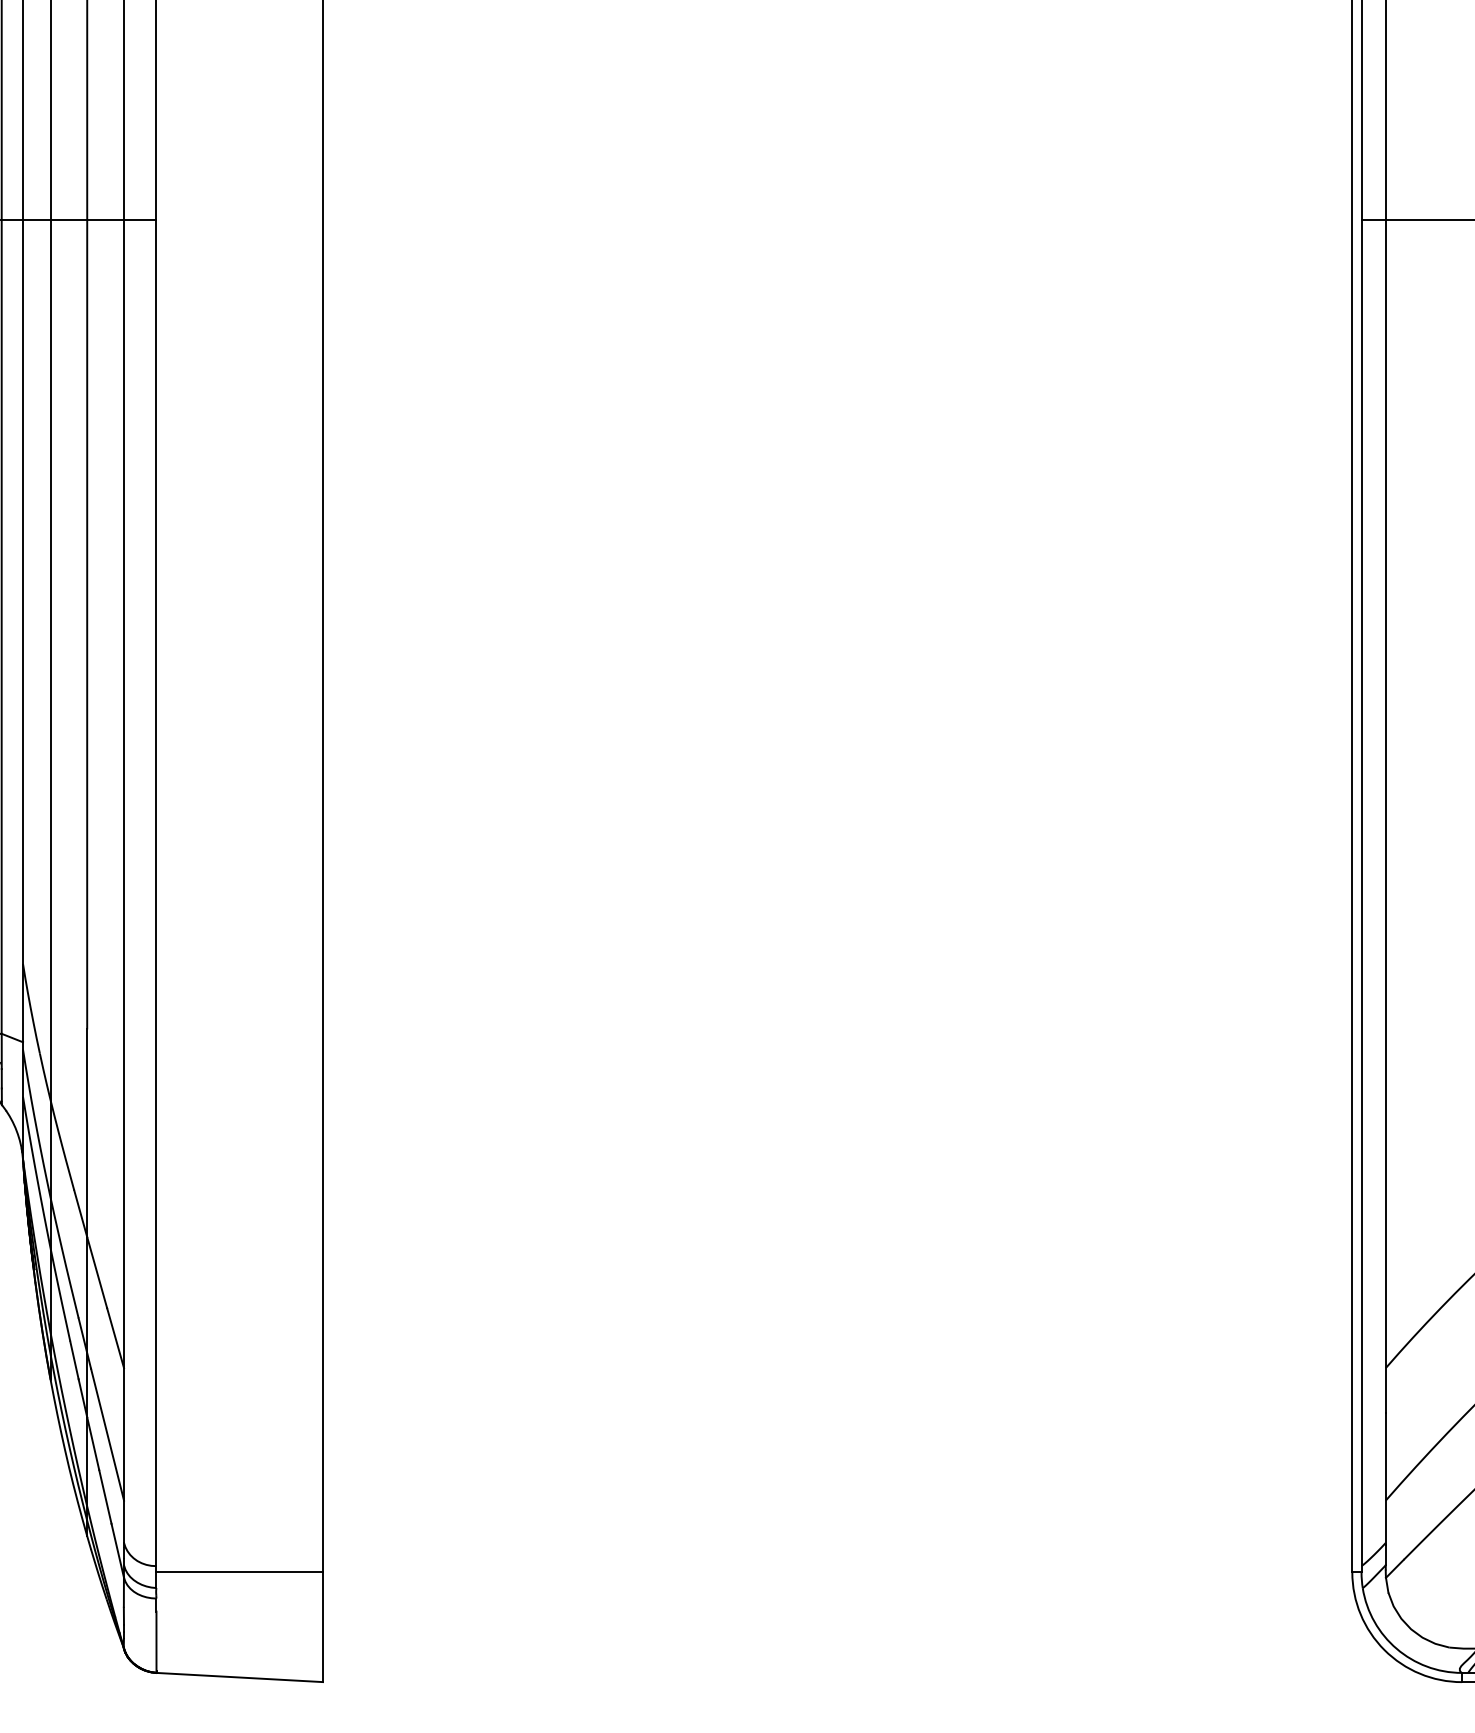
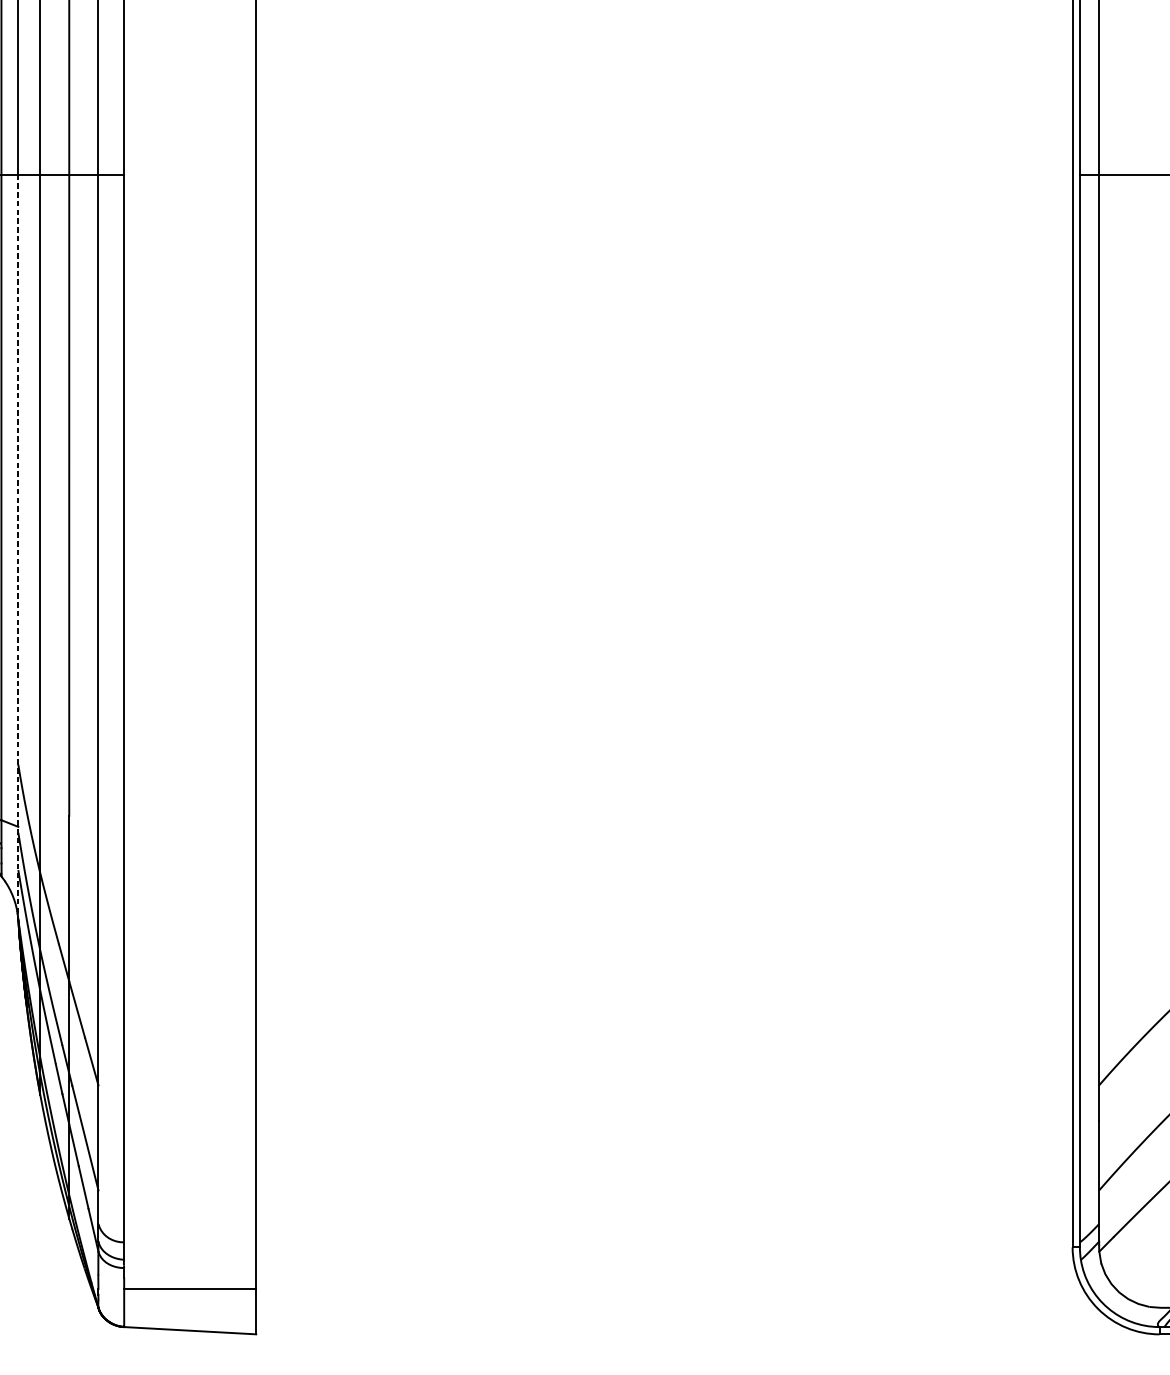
line: (23, 689) -> (18, 547), solid -> dashed
line: (239, 1572) -> (190, 1288), moved

